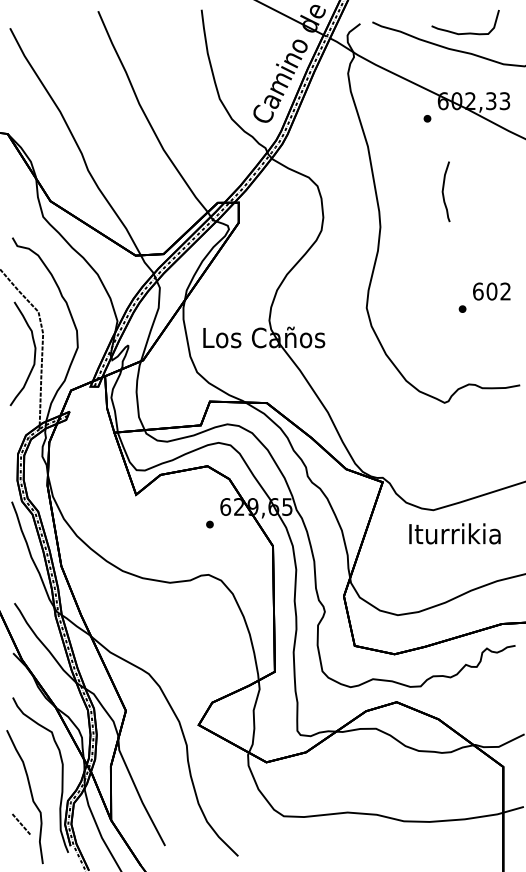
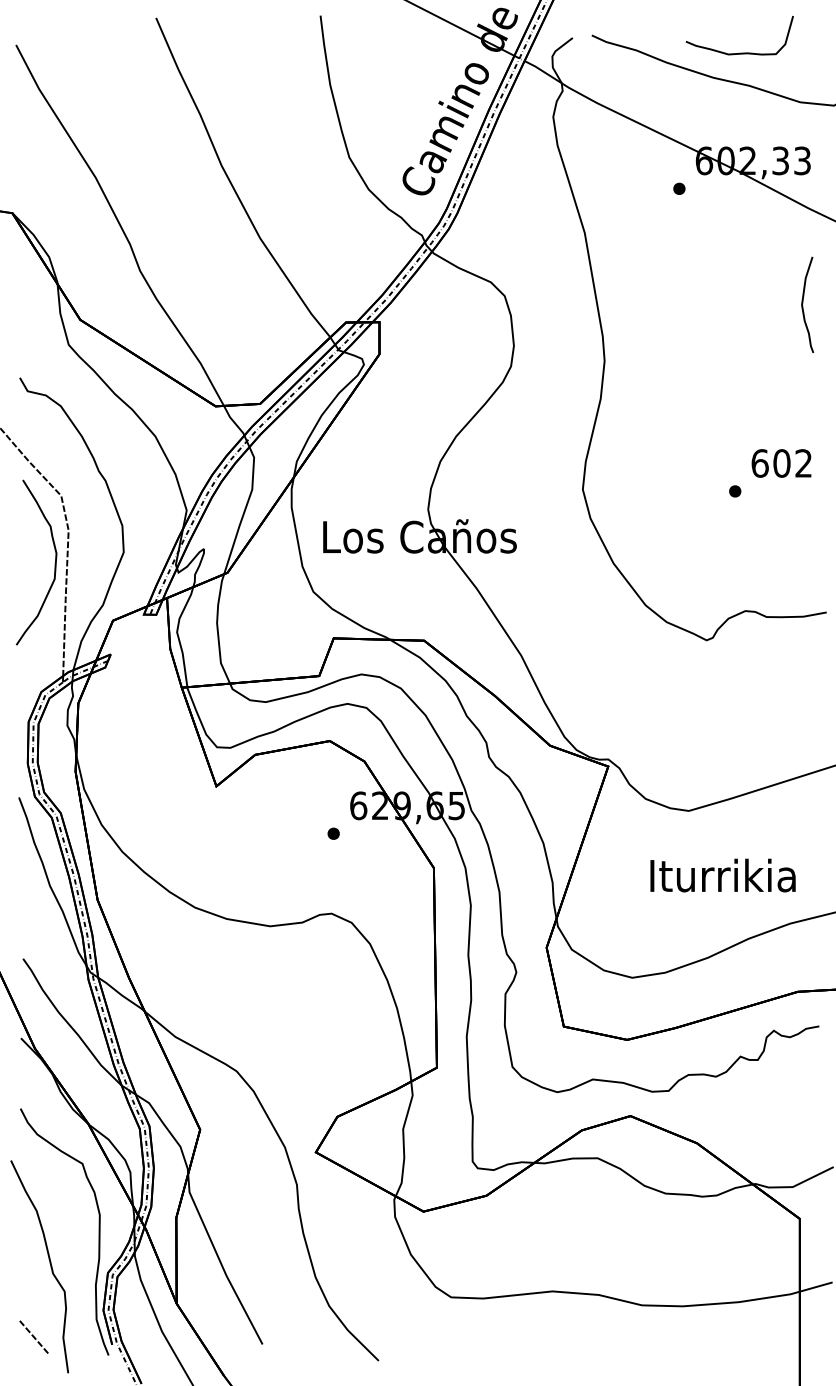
curve: (443, 191) -> (803, 304), moved
text: (454, 533) -> (722, 874), moved
line: (21, 823) -> (34, 1335), moved

